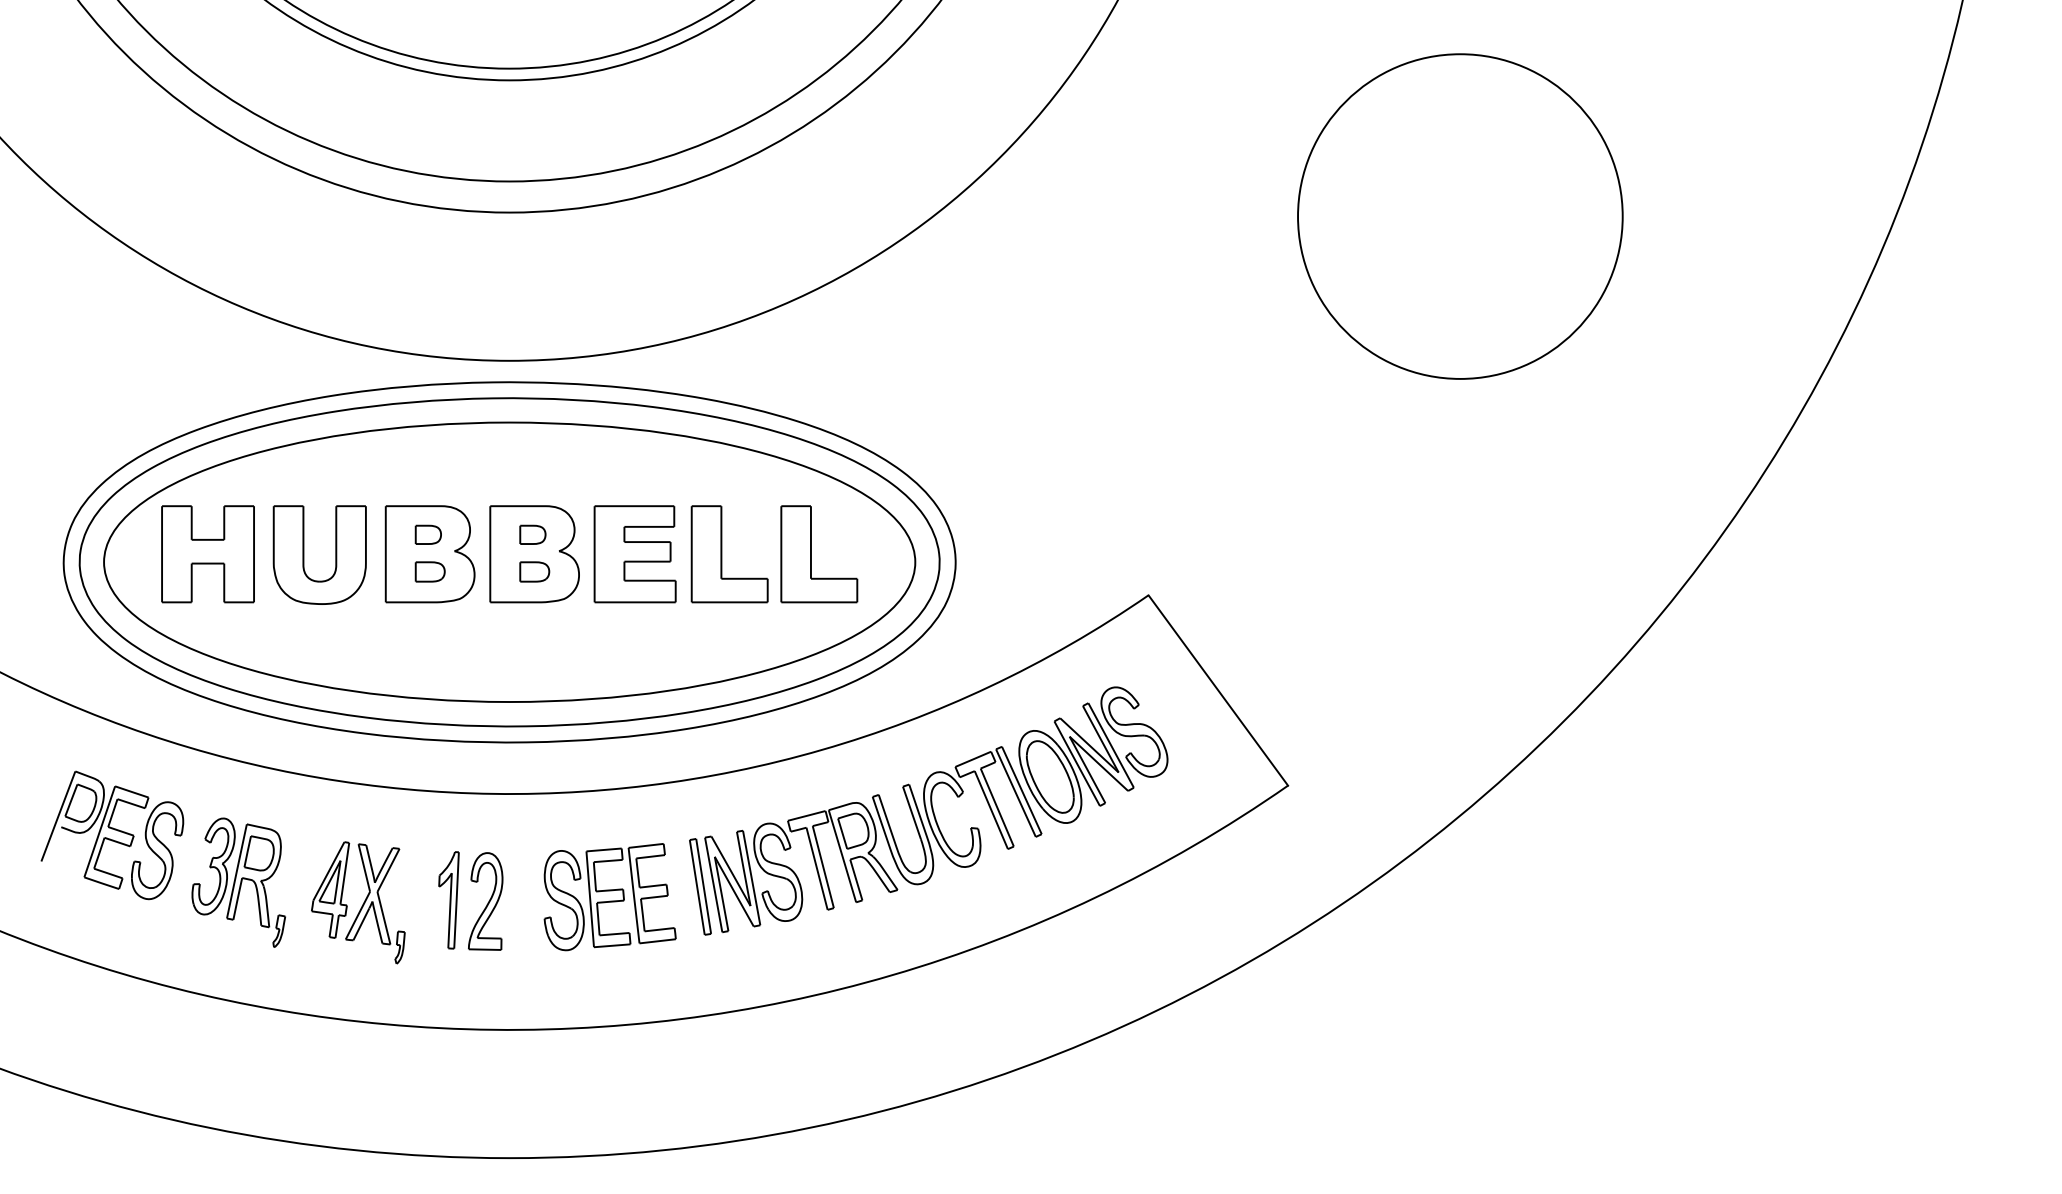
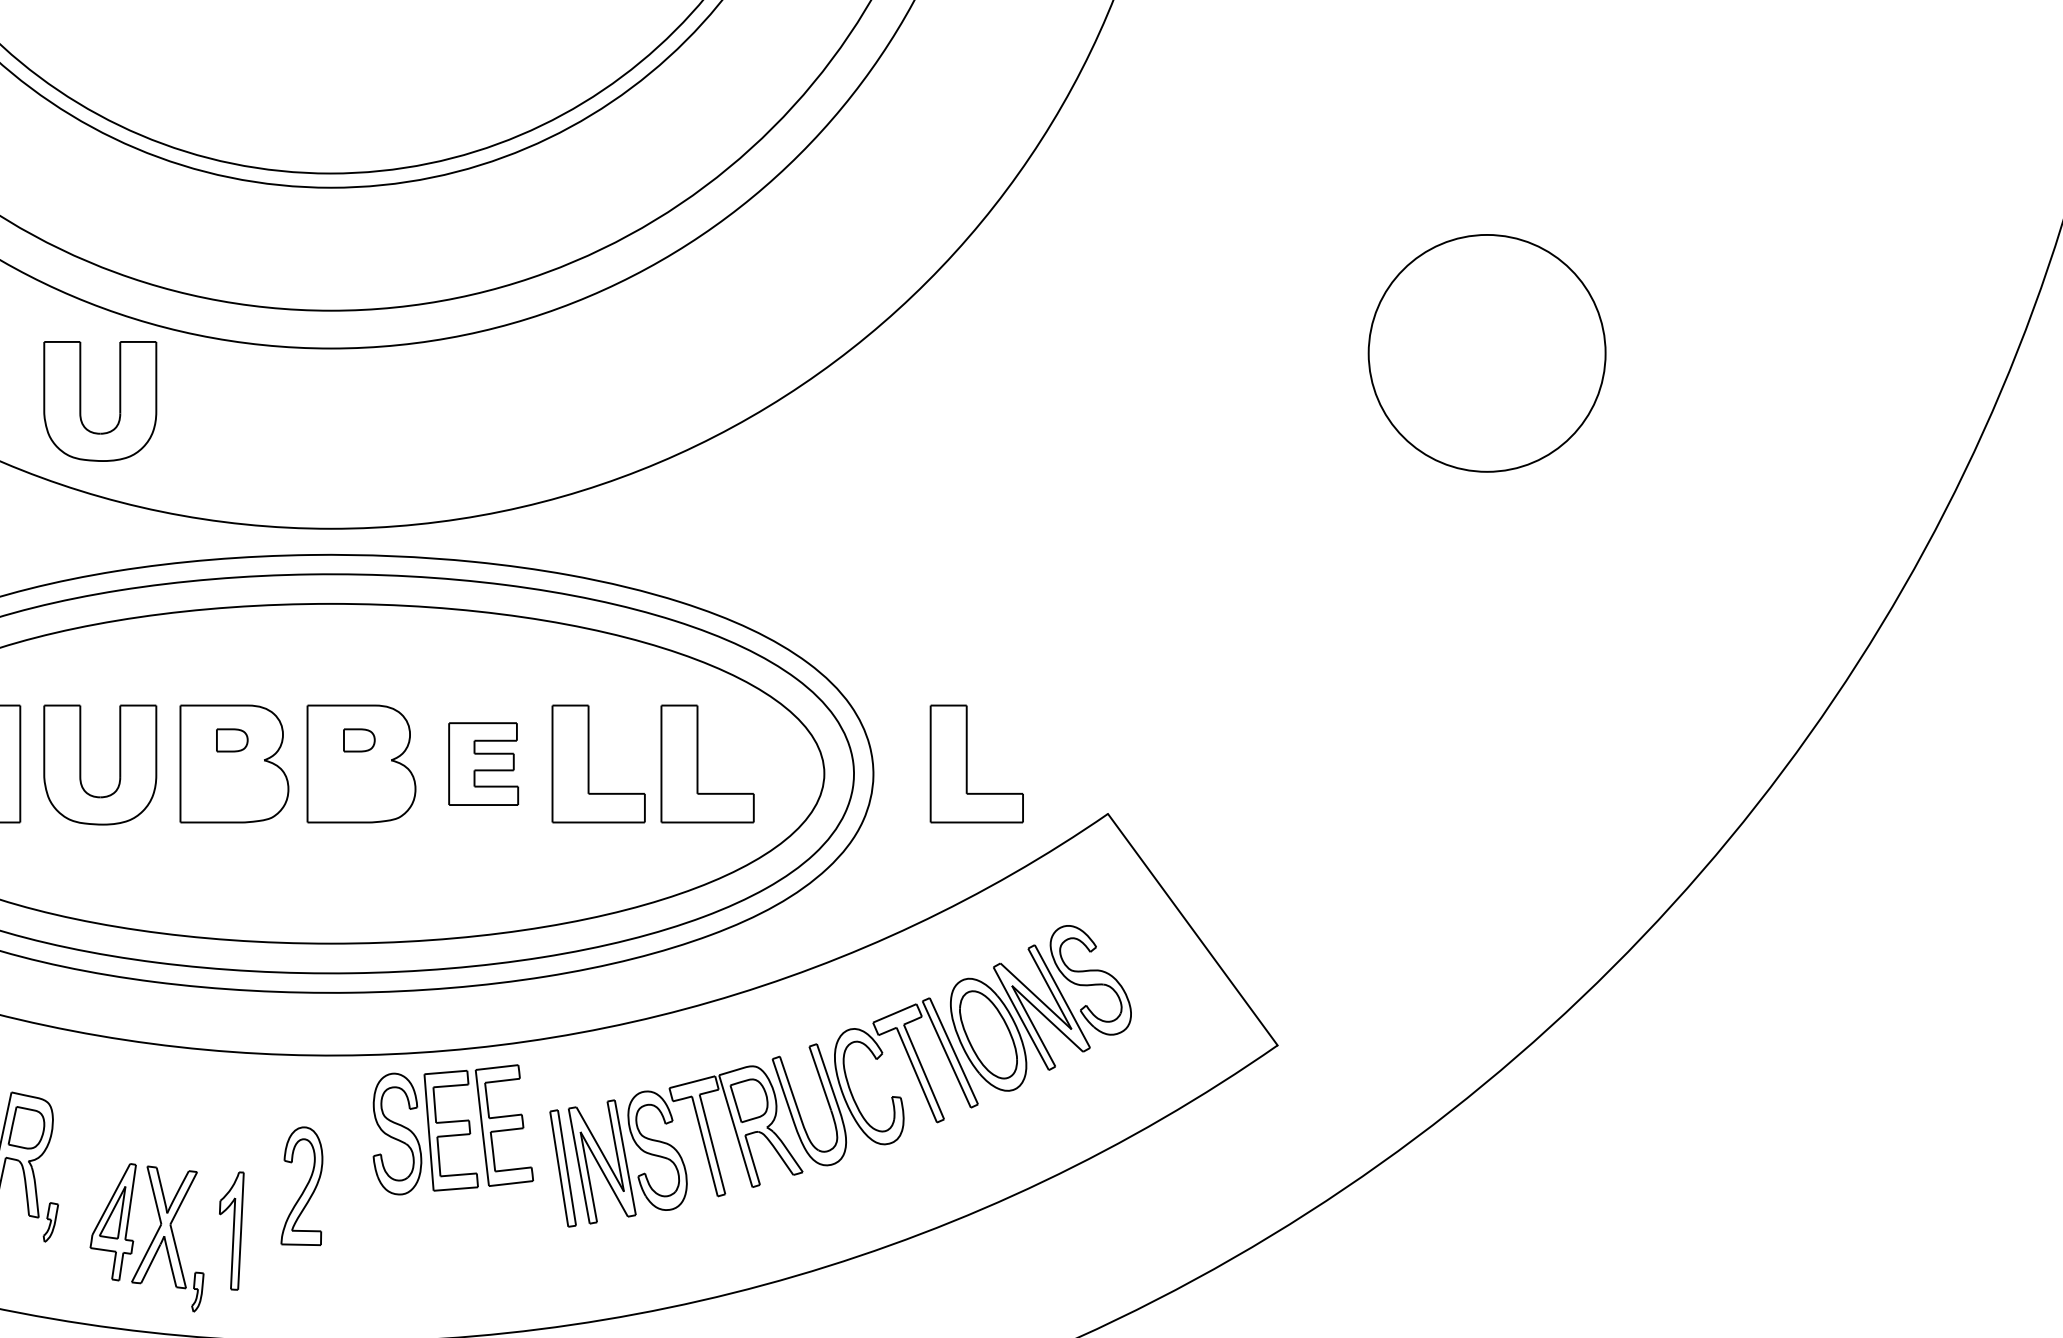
circle: (1460, 216) -> (1487, 353), size x0.6
part: (304, 255) -> (81, 400), added
part: (634, 554) -> (482, 764), size x0.7
part: (1033, 554) -> (968, 764), added
part: (429, 571) -> (233, 784), removed
part: (534, 571) -> (361, 784), removed
part: (609, 897) -> (452, 1130), moved
part: (448, 900) -> (231, 1231), moved
part: (358, 902) -> (147, 1237), moved

